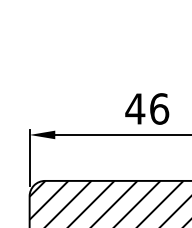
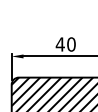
text: (159, 108) -> (71, 44), 46 -> 40

